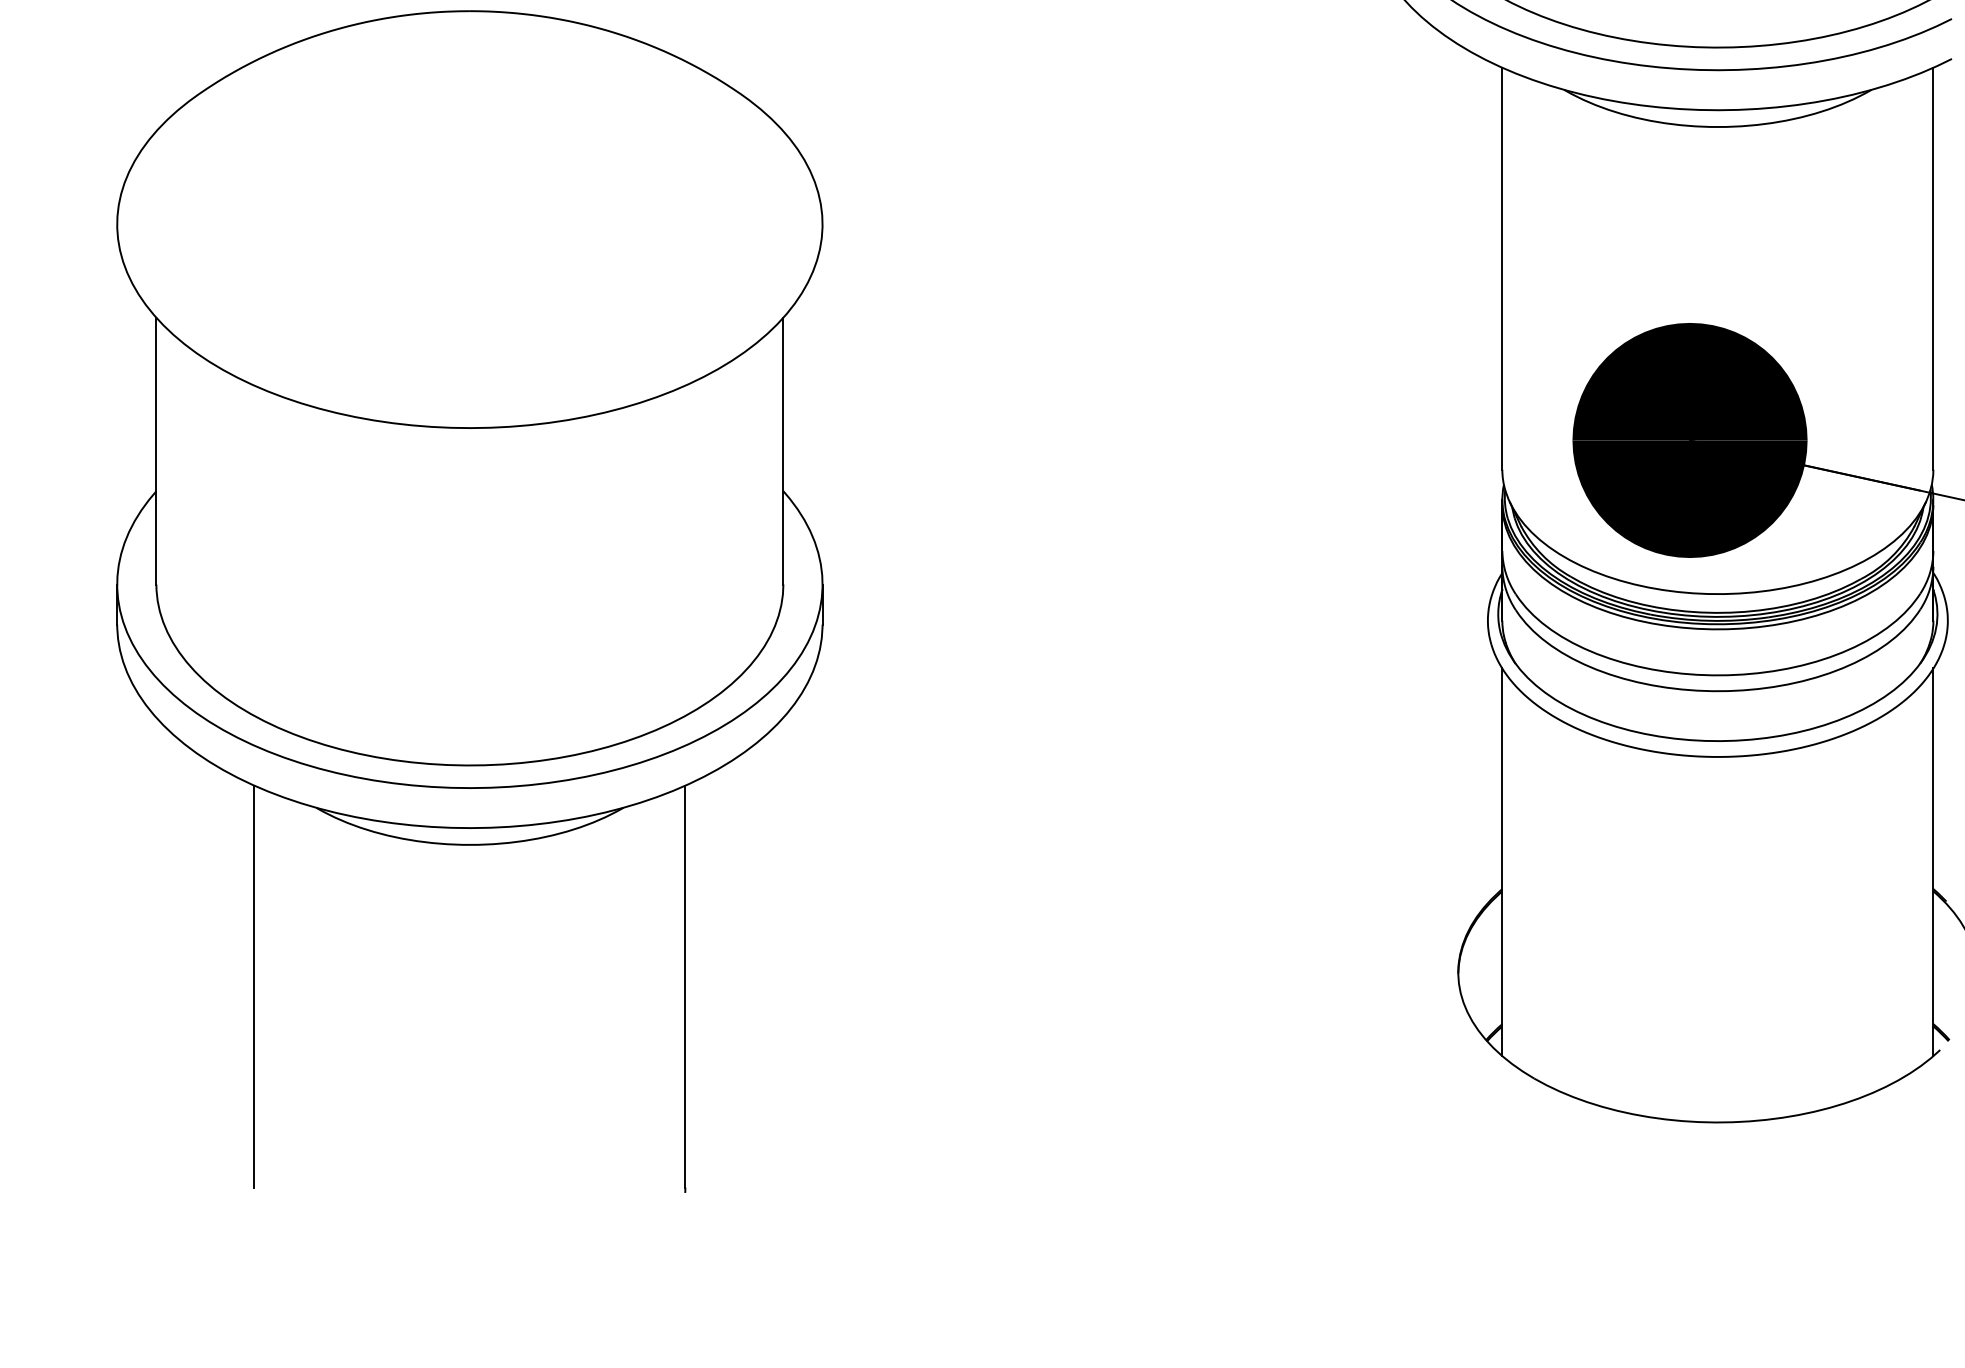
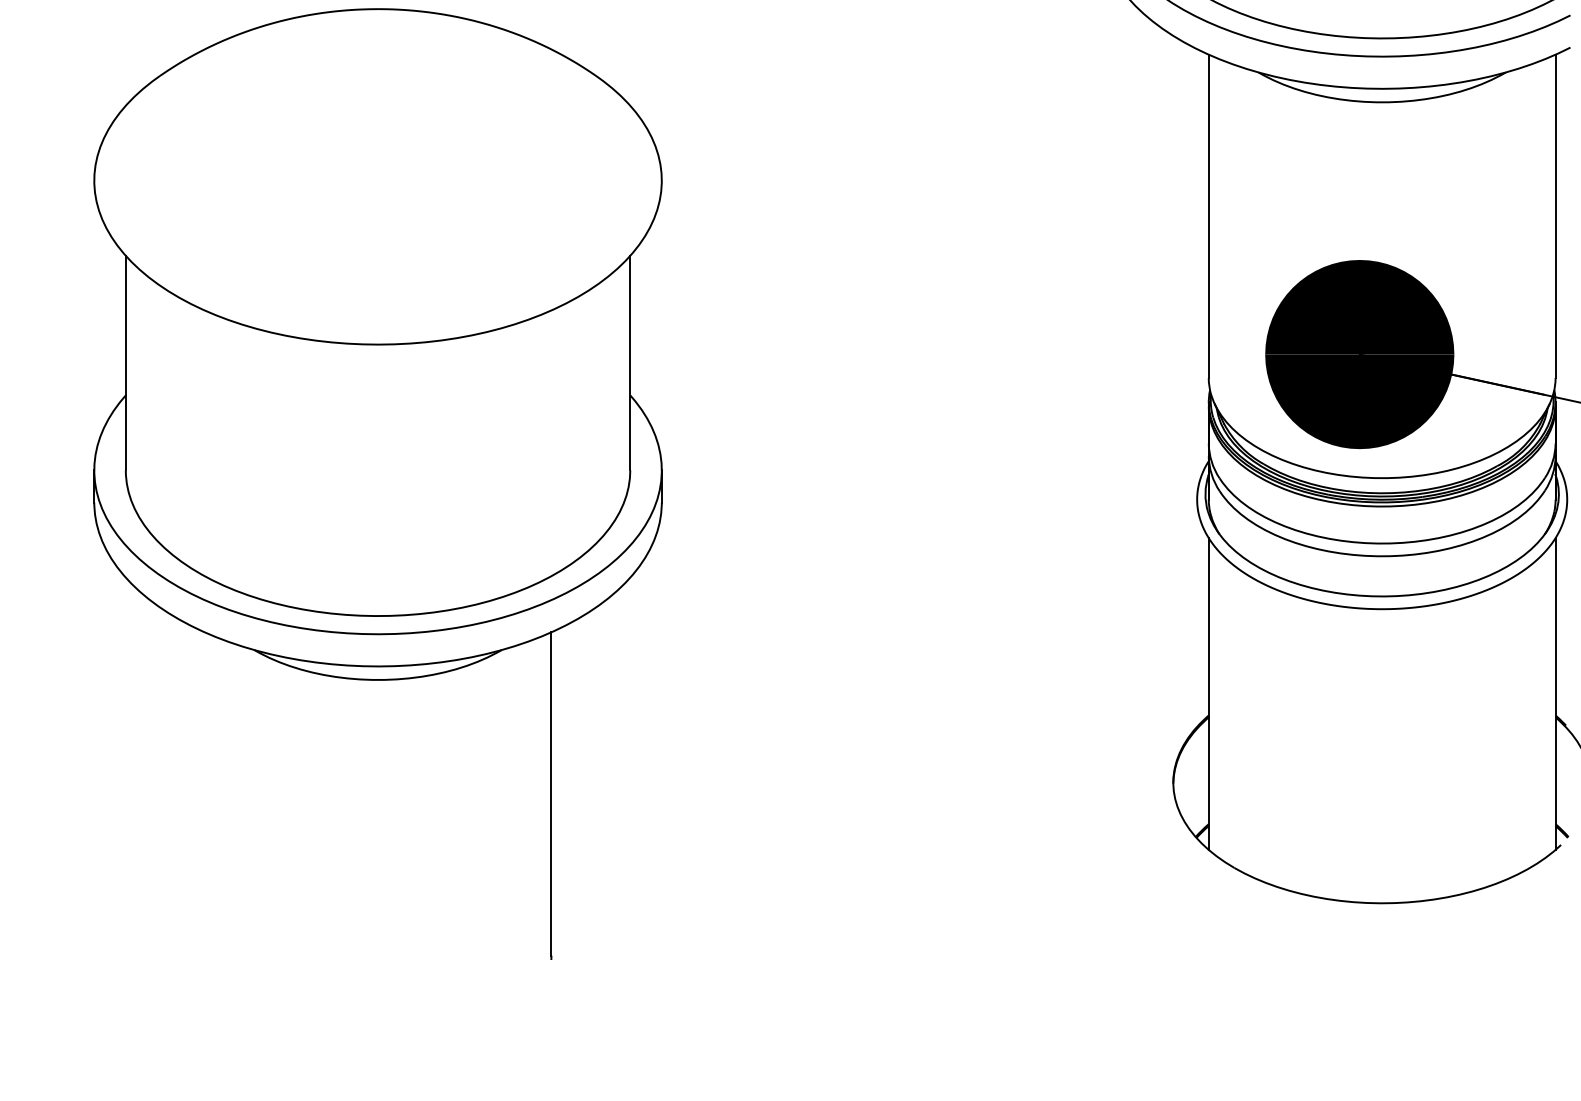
line: (254, 986) -> (204, 793), removed

